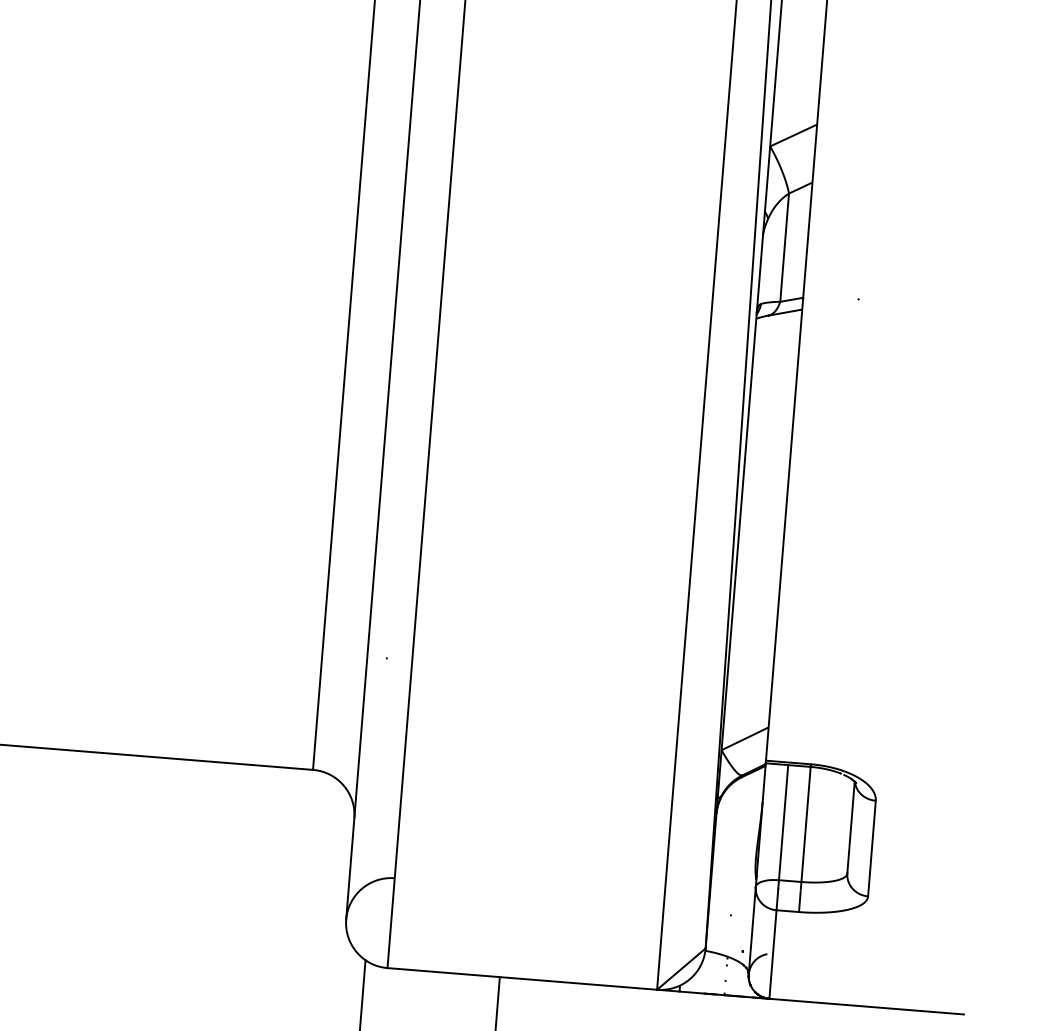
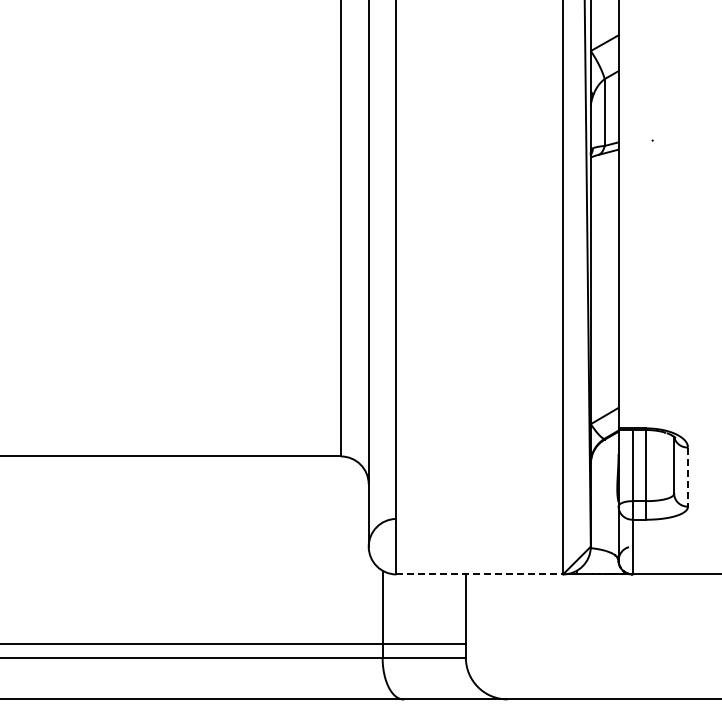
line: (872, 849) -> (688, 477), solid -> dashed
line: (523, 979) -> (480, 574), solid -> dashed

